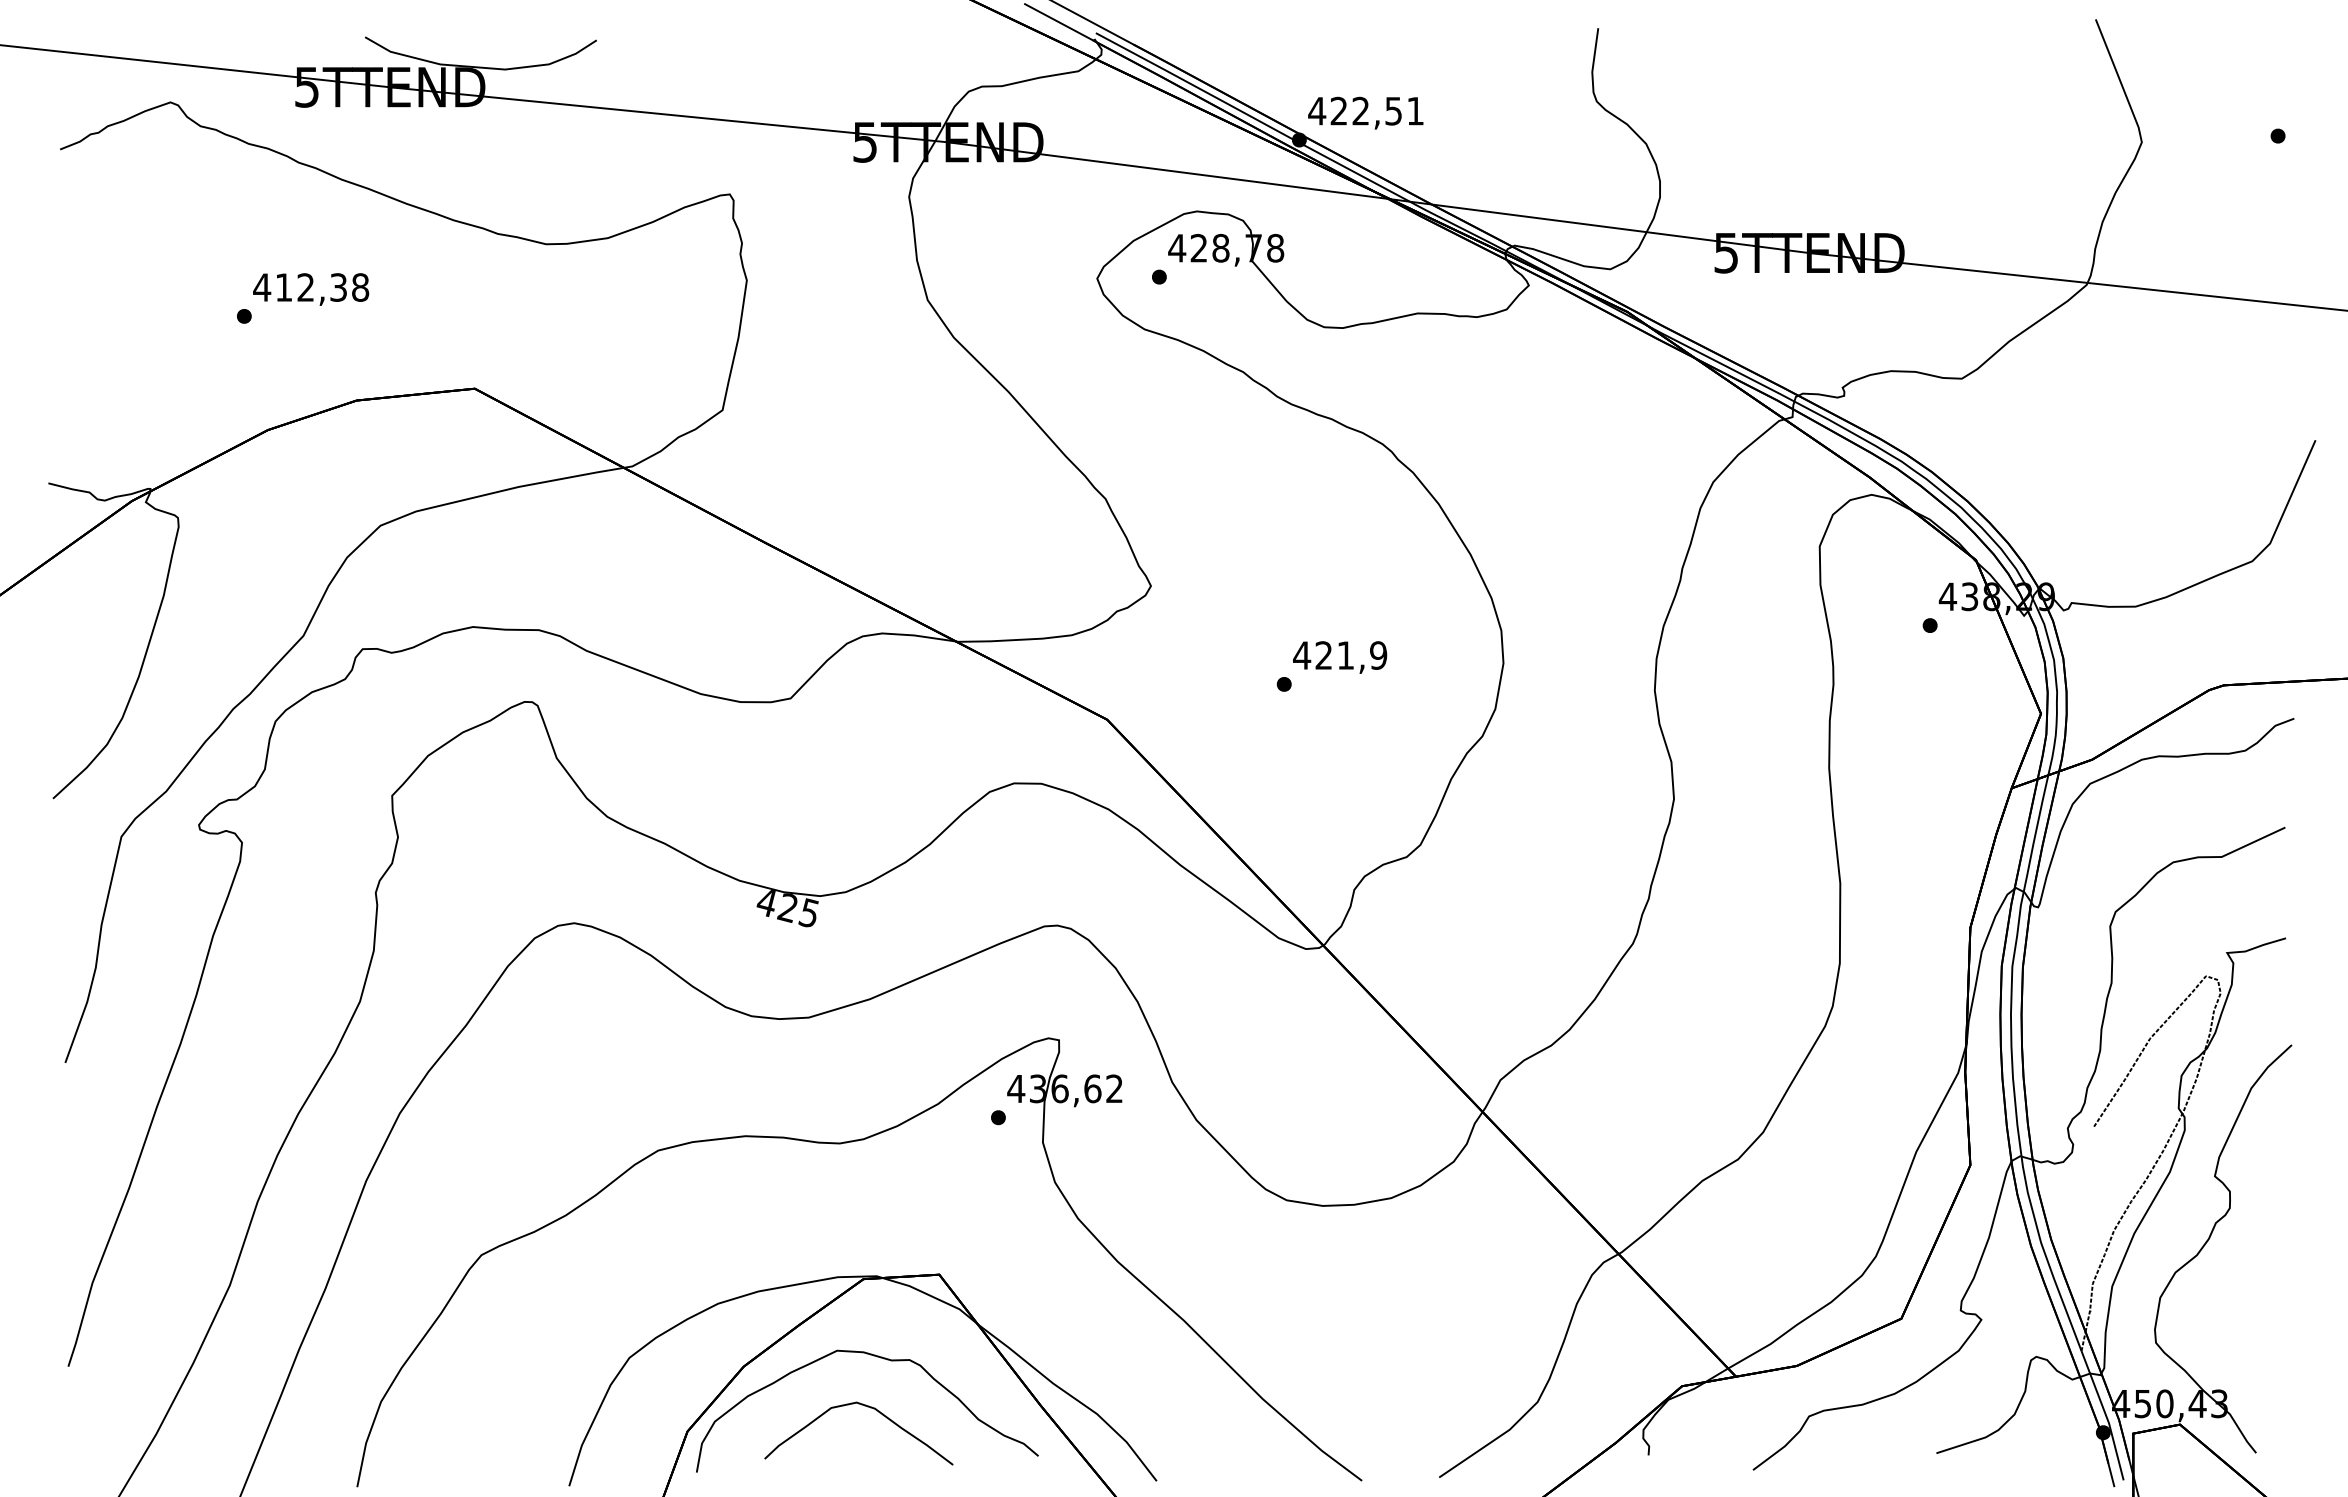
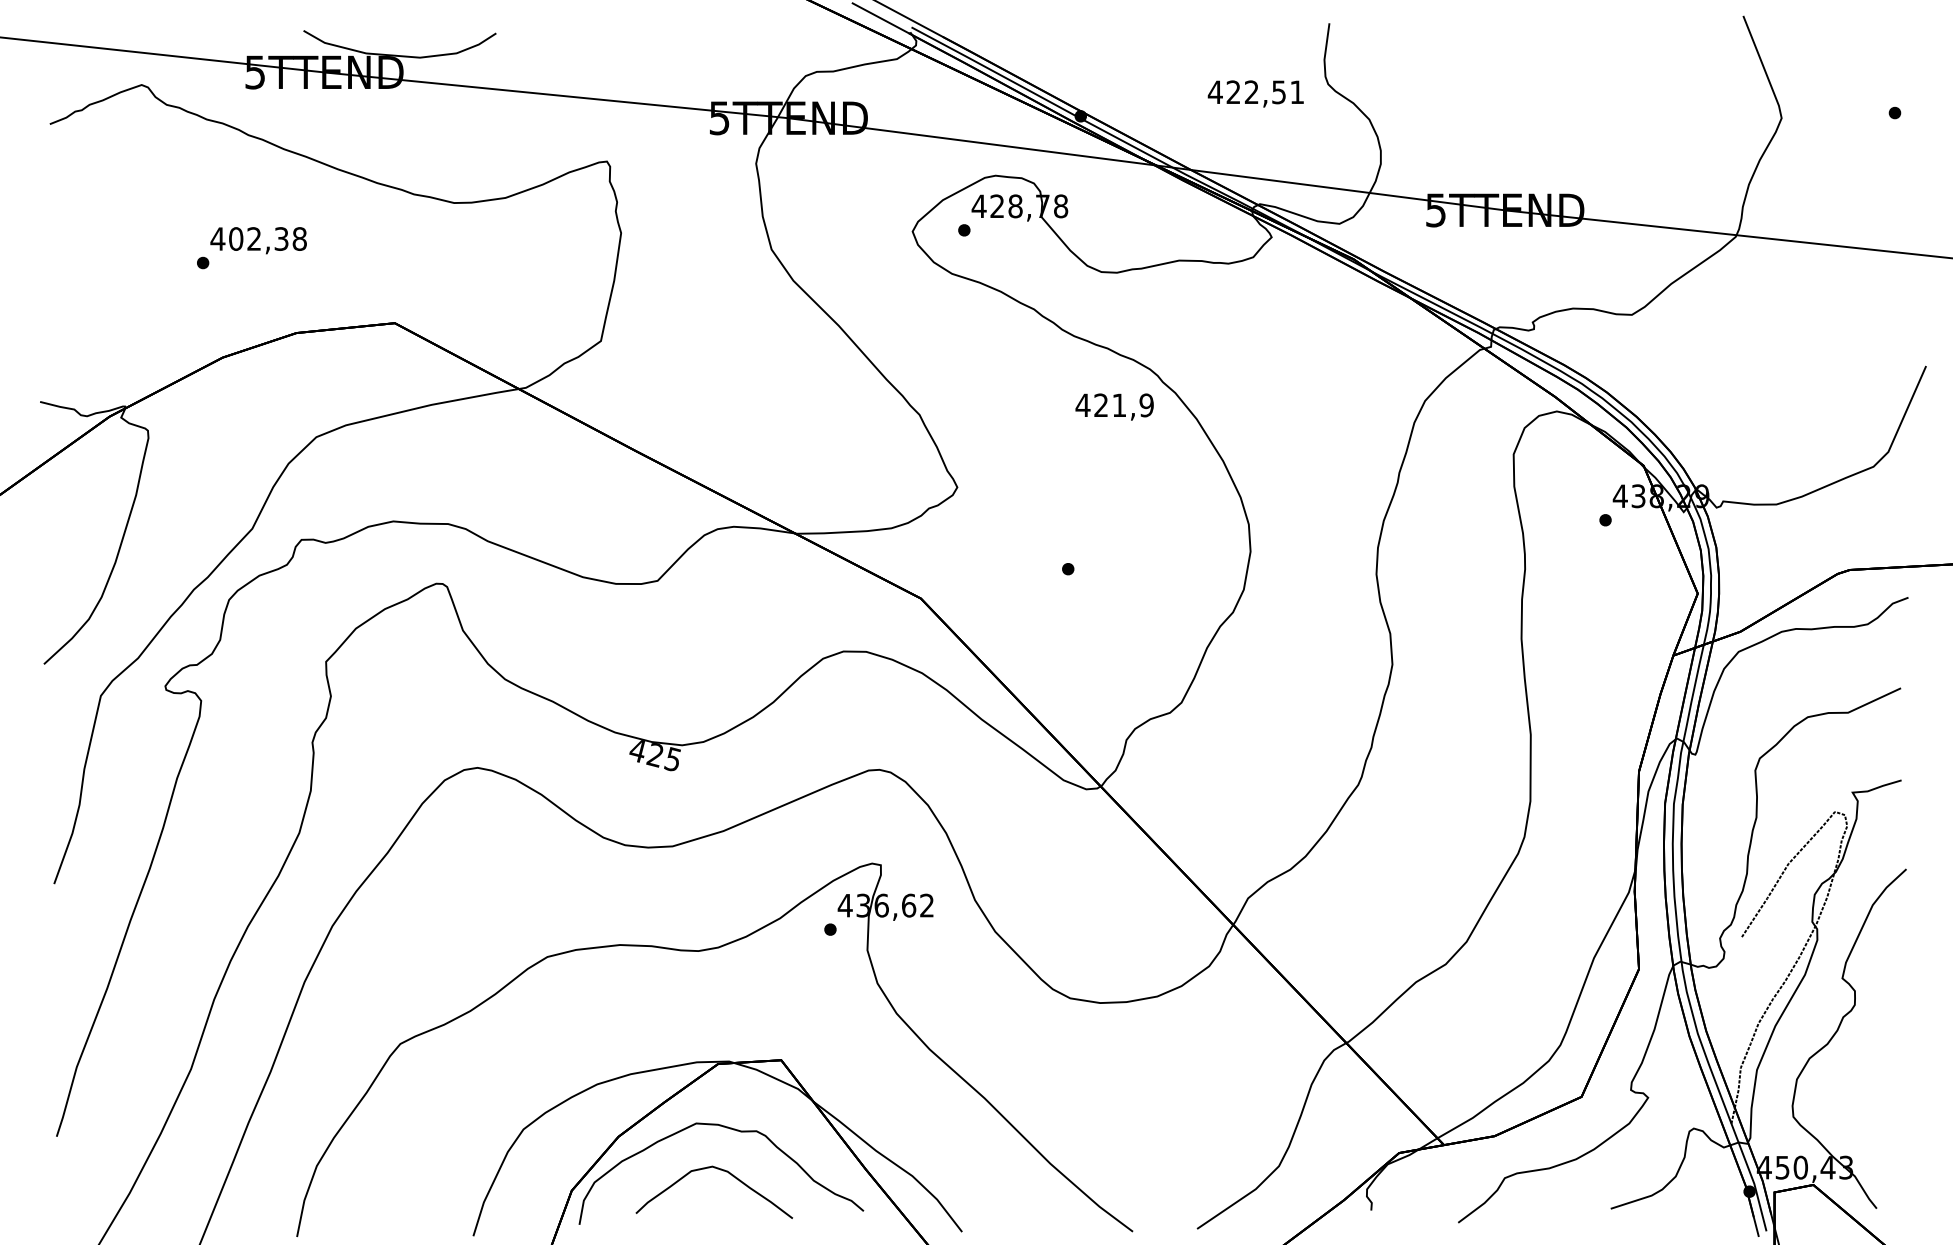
text: (1365, 112) -> (1255, 93), moved
text: (283, 287) -> (235, 238), 412,38 -> 402,38
text: (1340, 657) -> (1115, 407), moved

